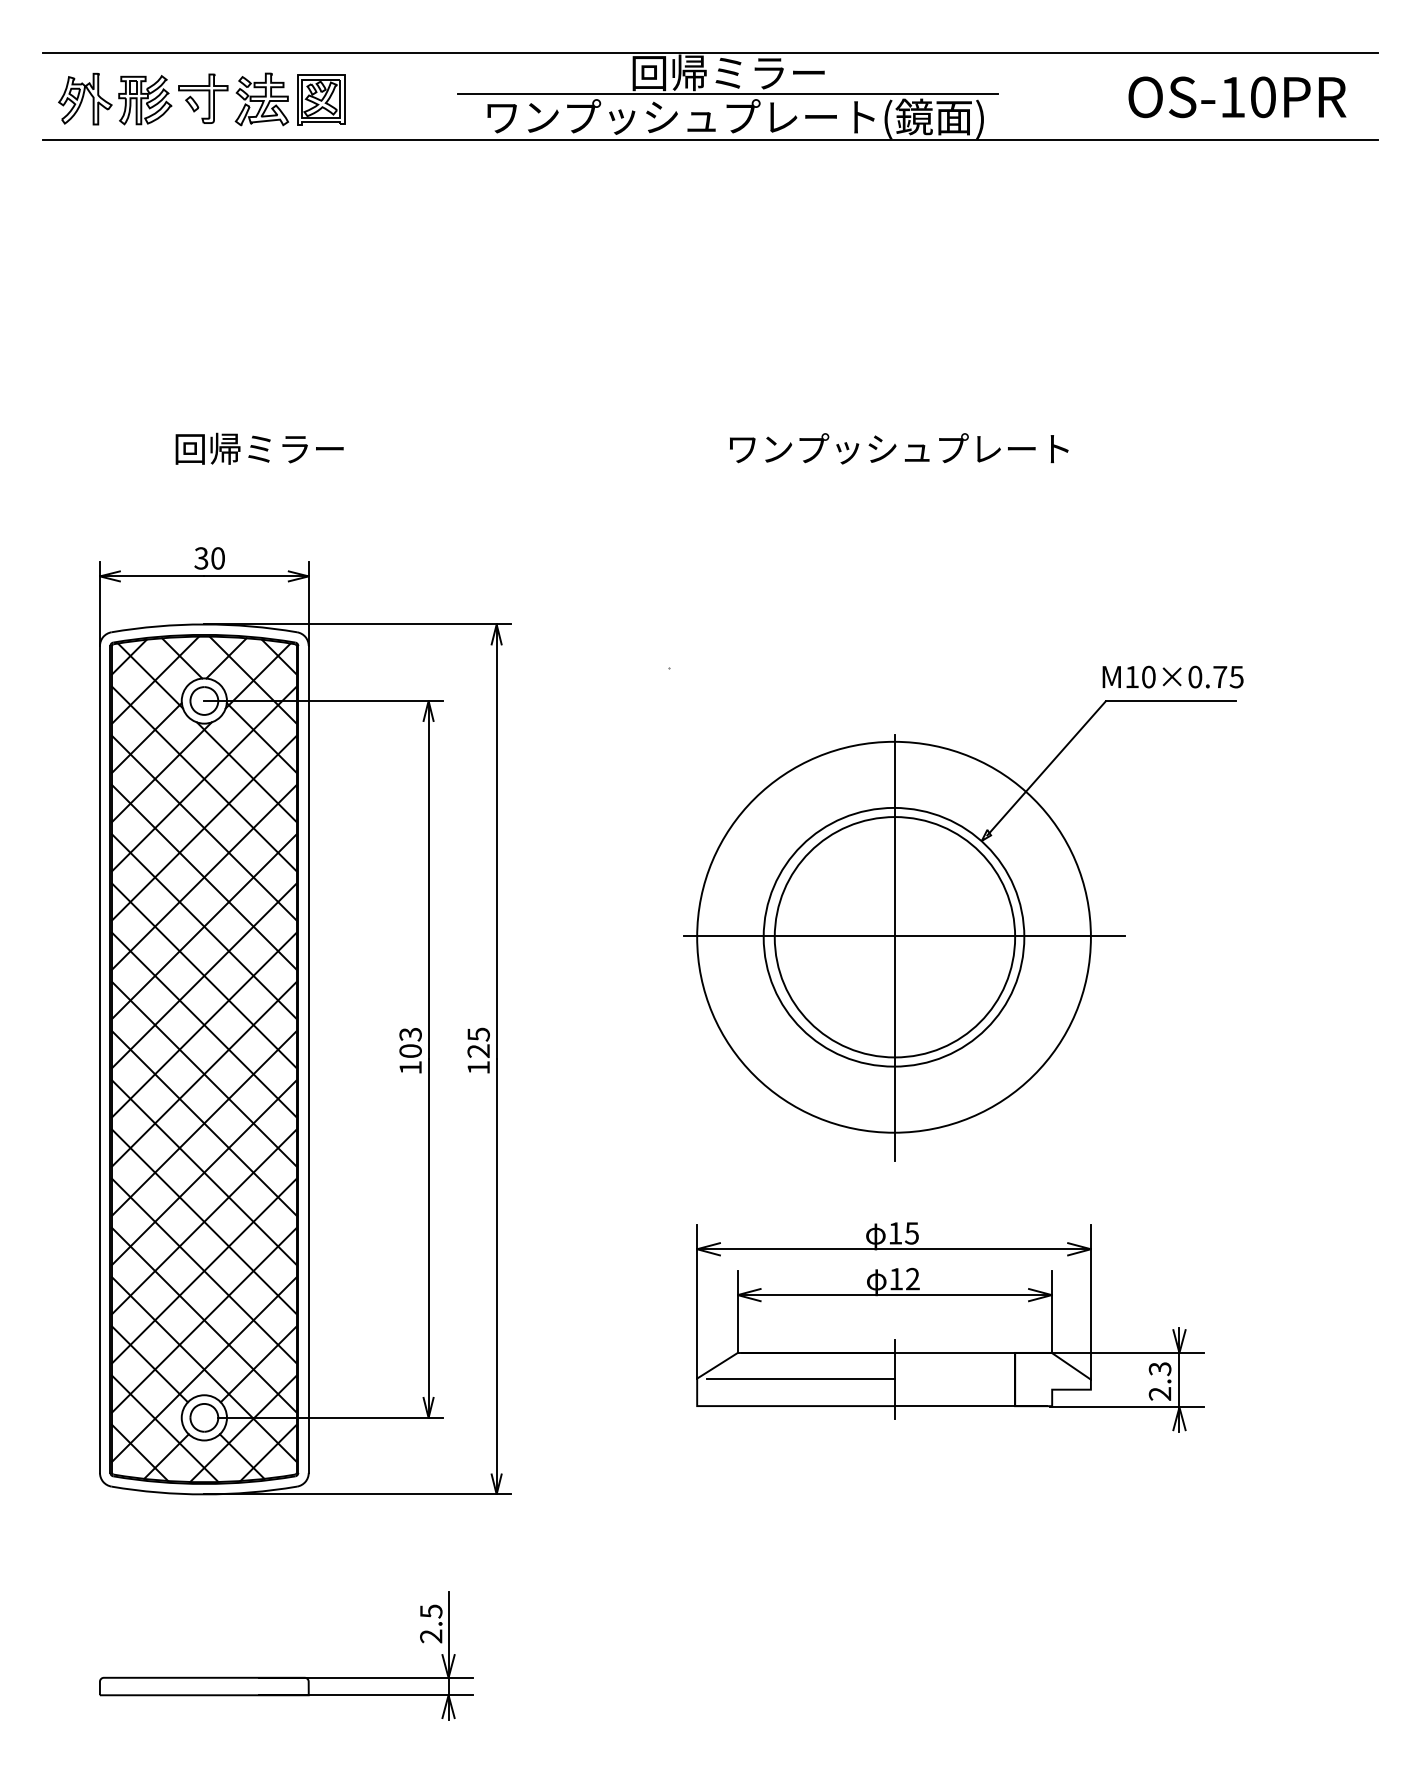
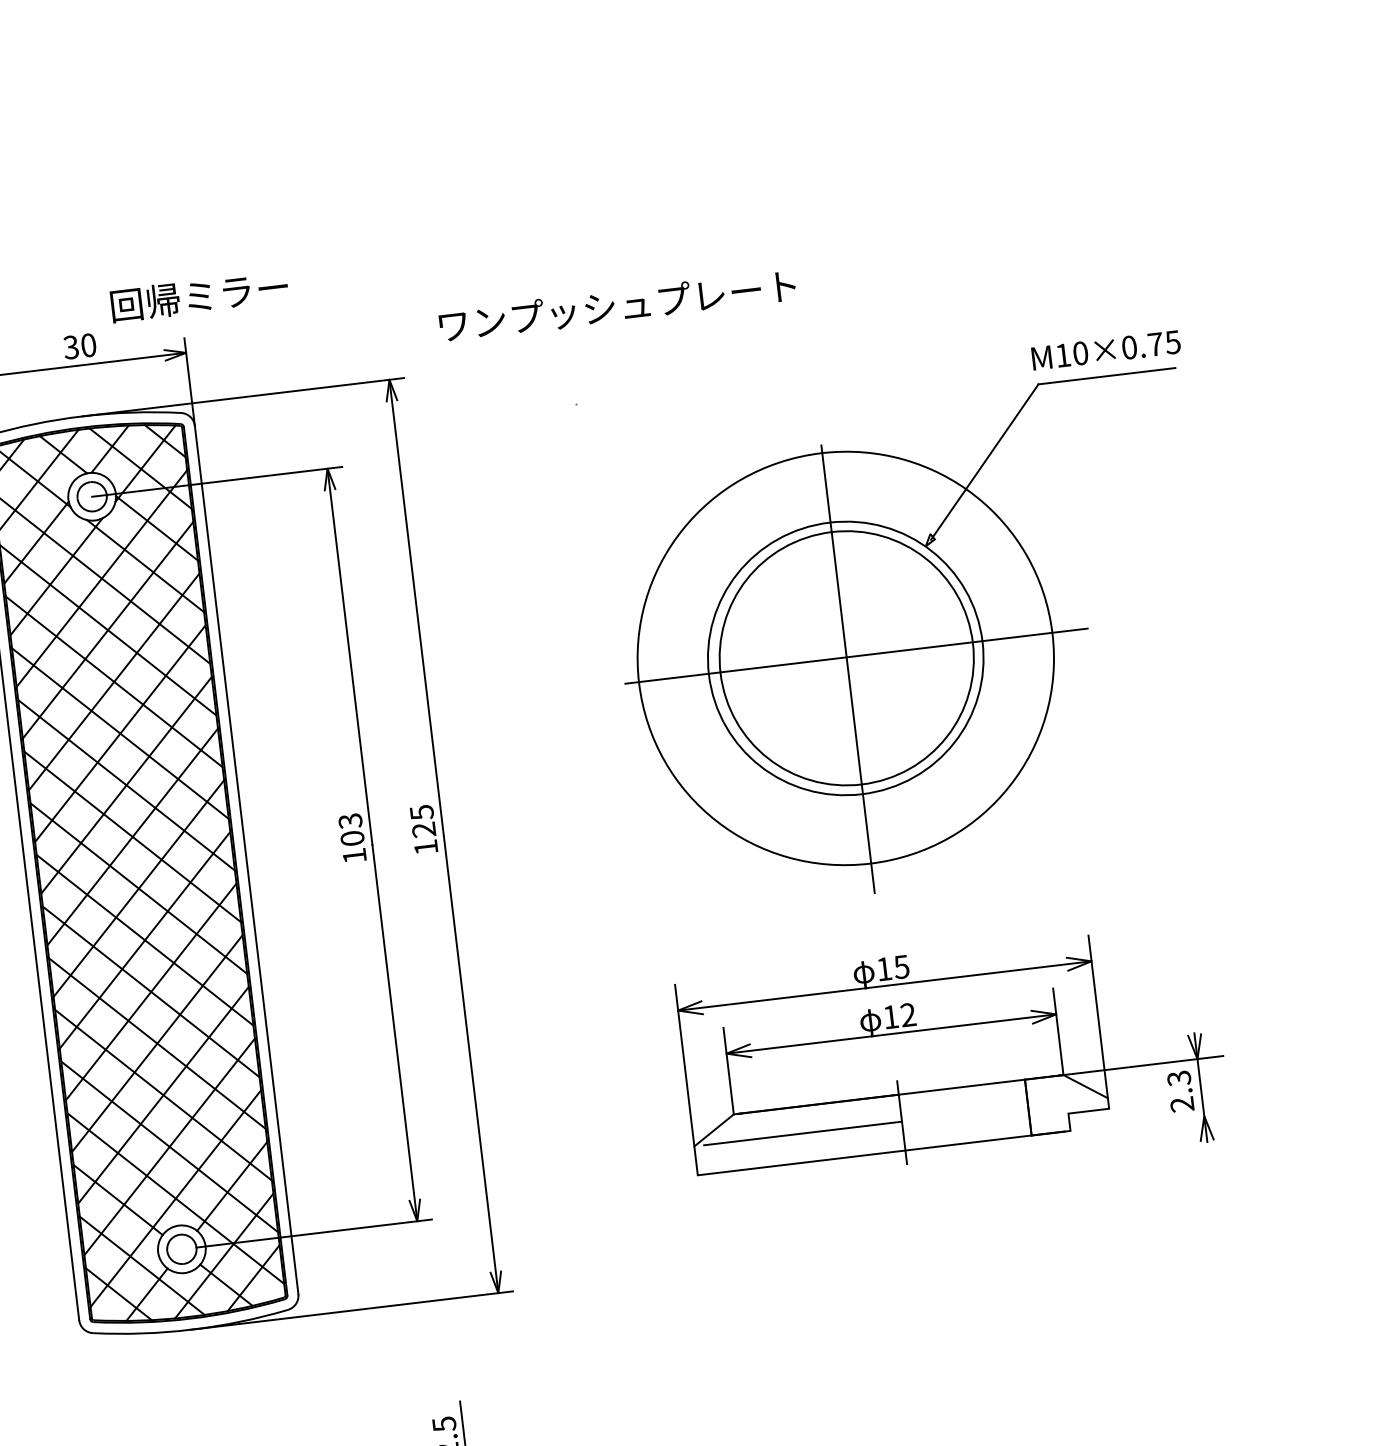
text: (259, 448) -> (199, 296), moved
text: (899, 448) -> (617, 305), moved
line: (1126, 1407) -> (1148, 1123), removed

